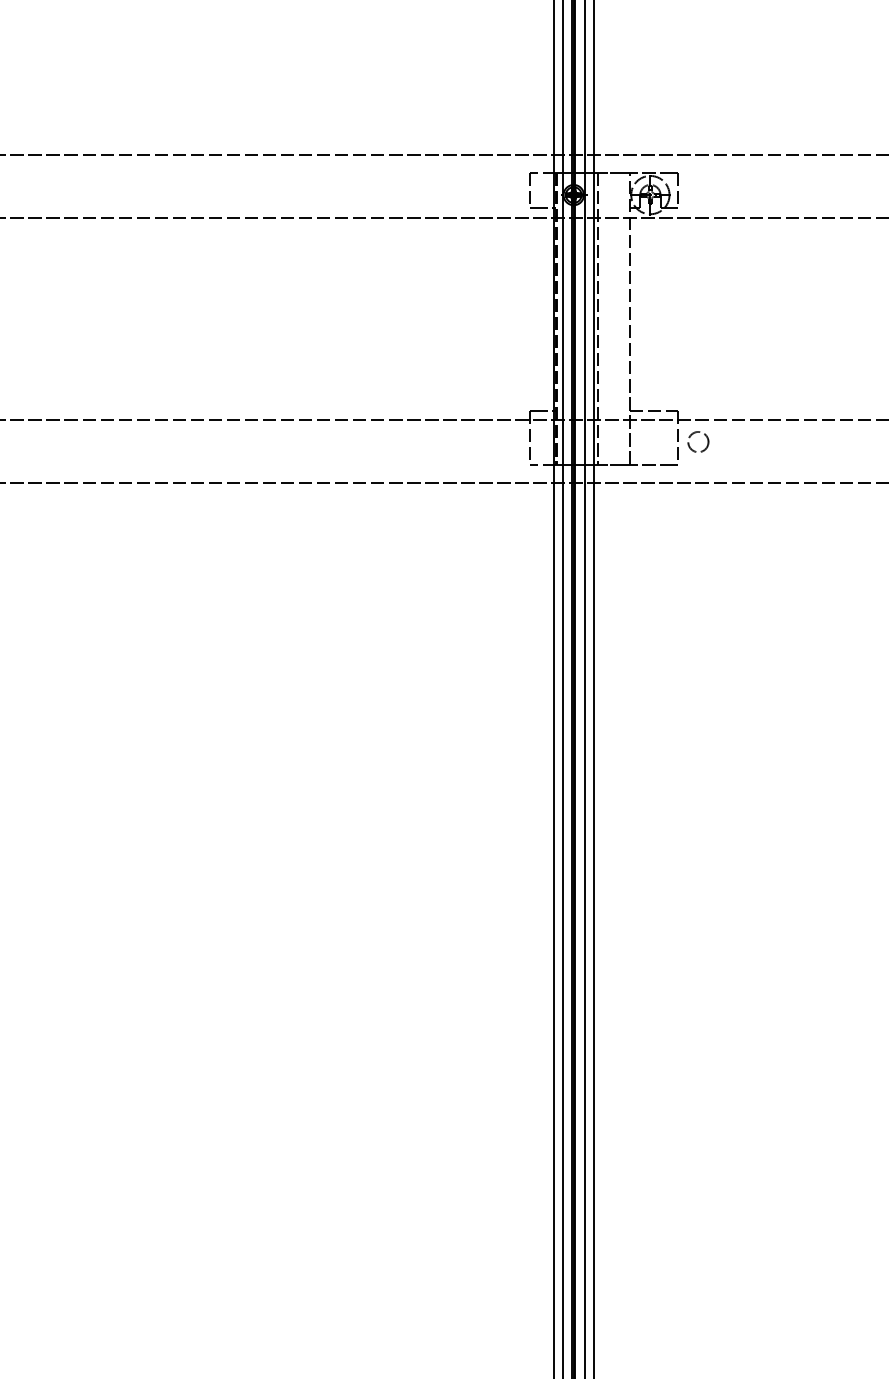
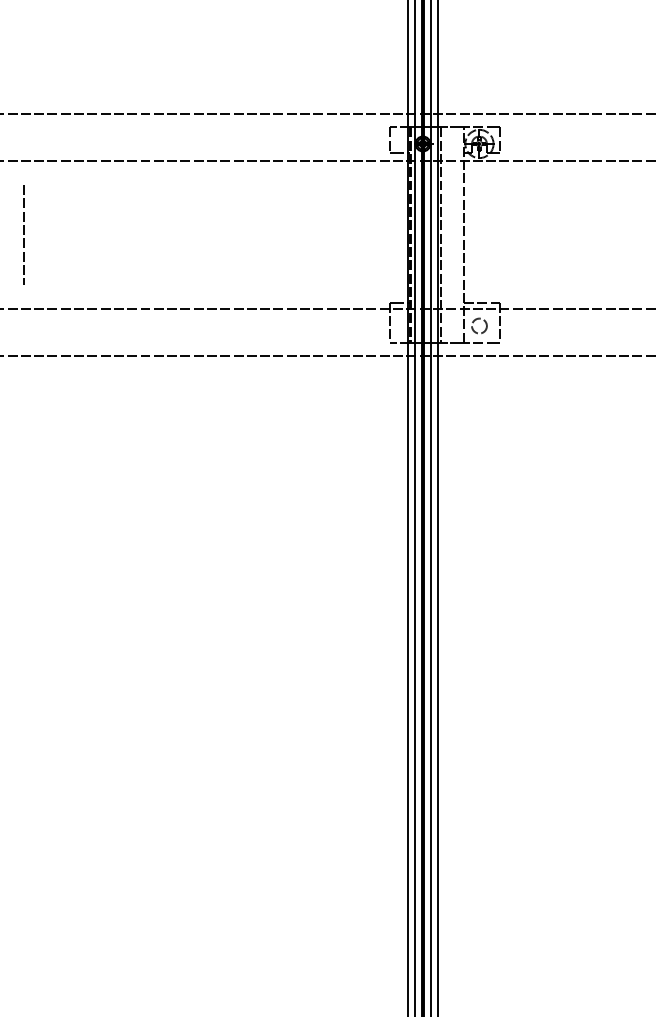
line: (32, 318) -> (23, 234), added
circle: (698, 441) -> (479, 325), moved

